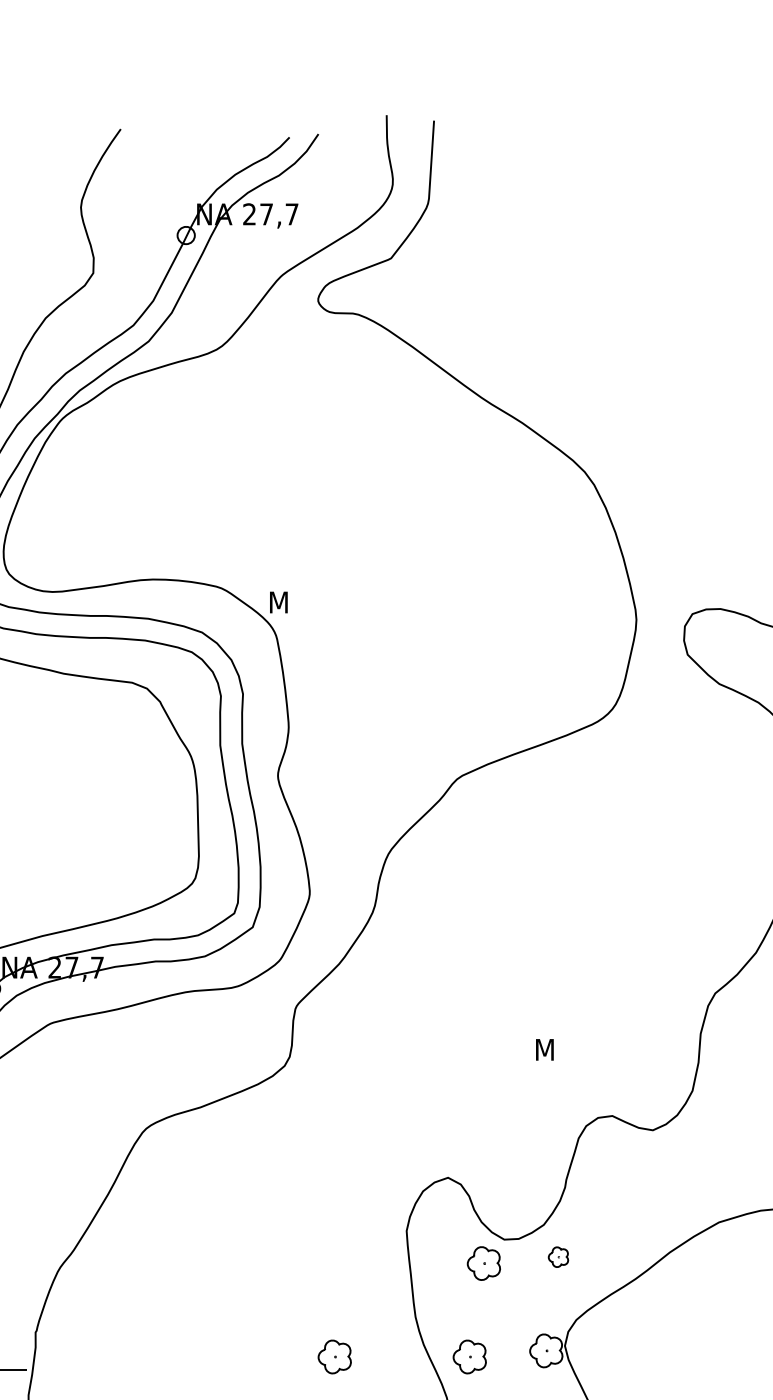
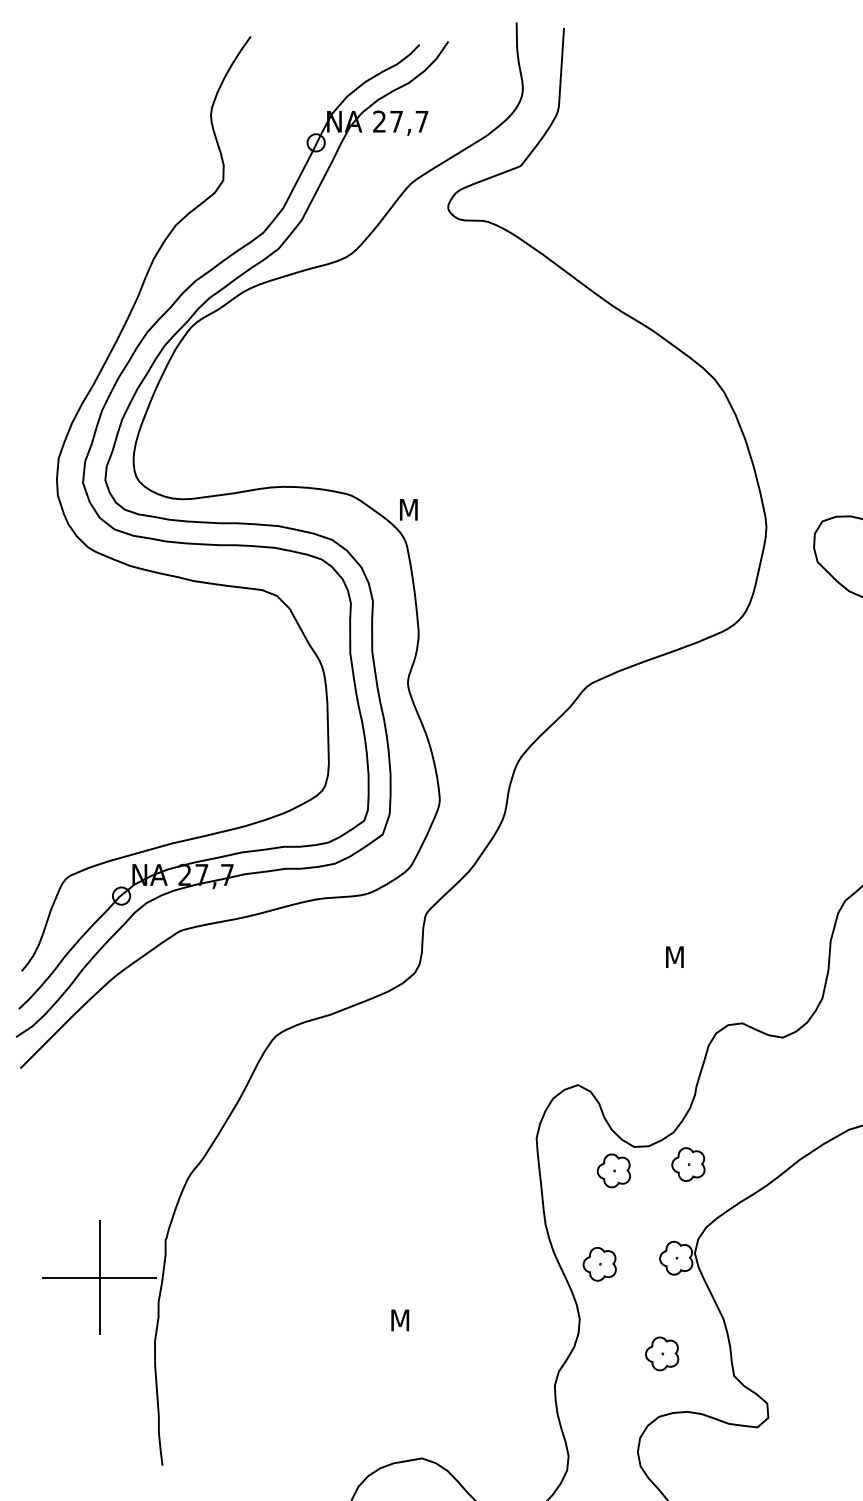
part: (558, 1257) -> (688, 1164), size x1.67
part: (334, 1357) -> (464, 1264), removed

